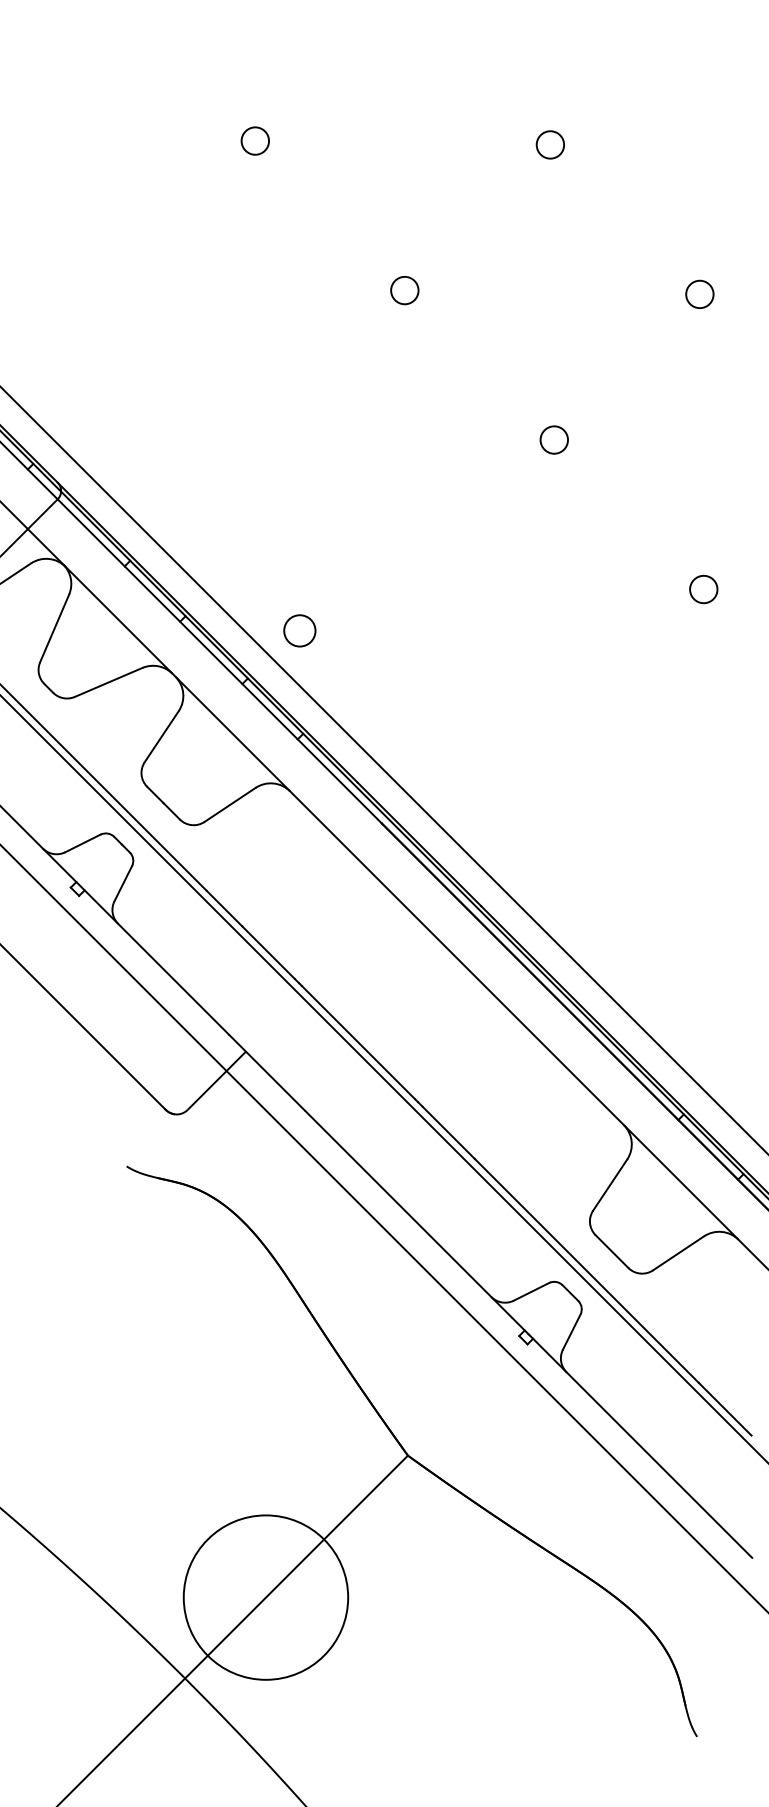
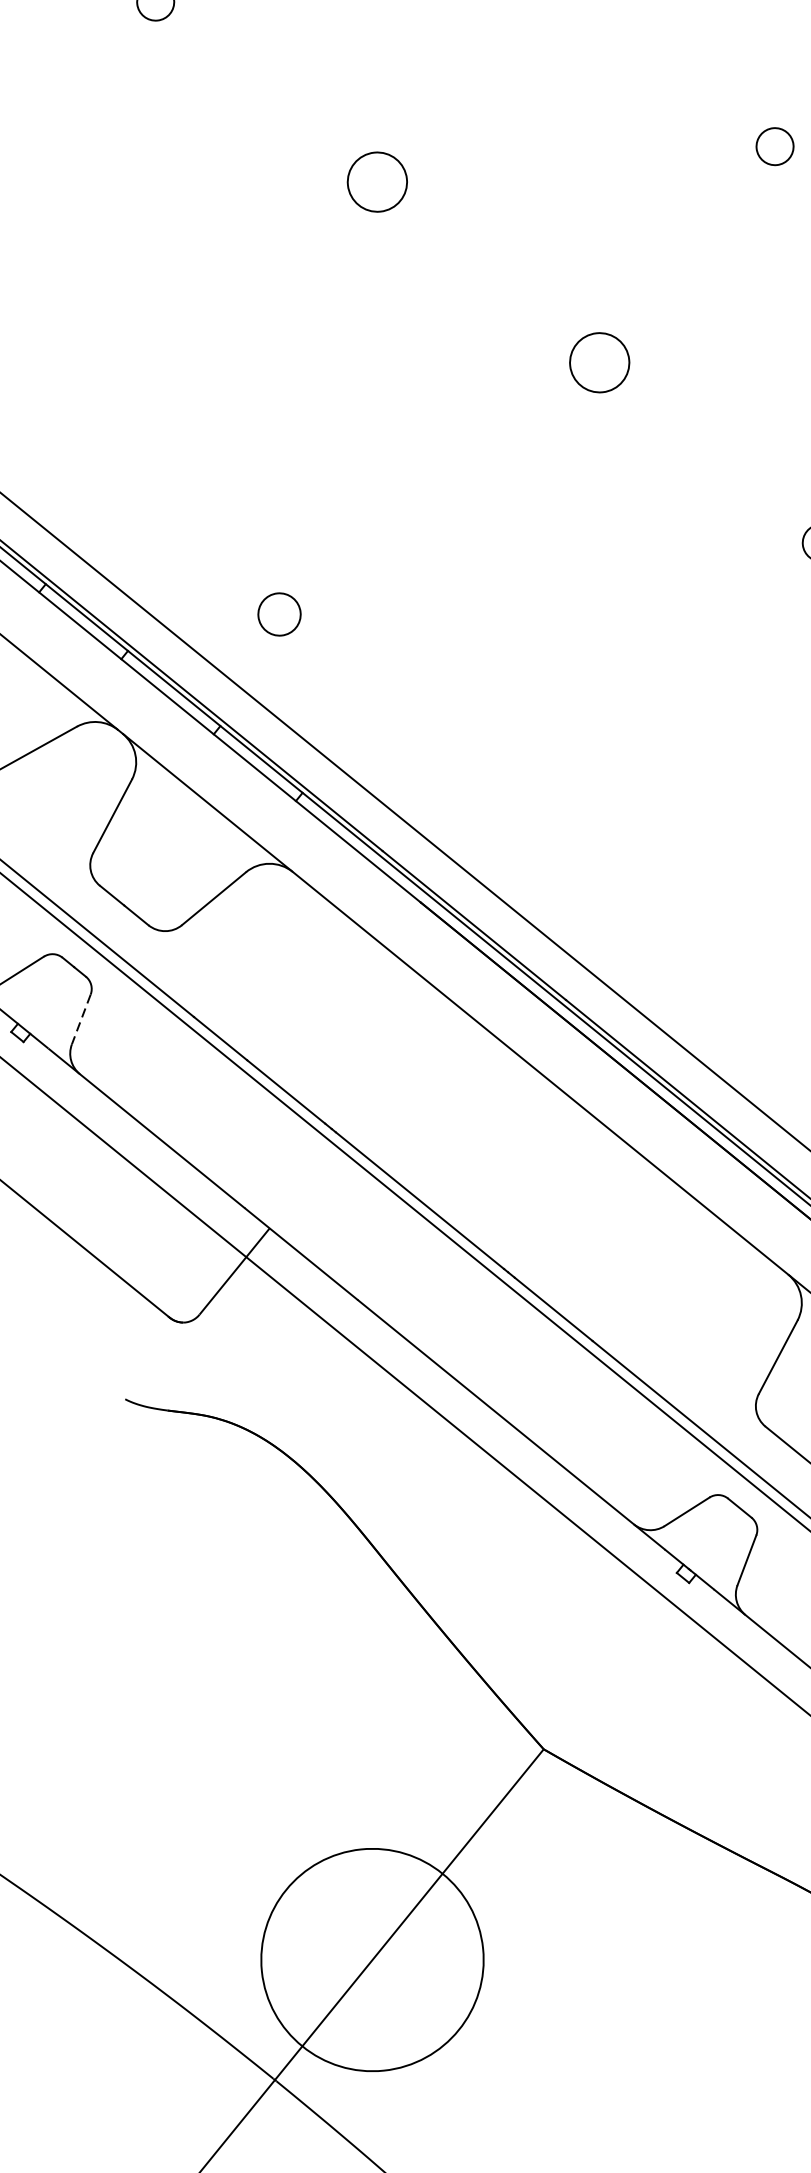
circle: (404, 290) -> (377, 182), size x1.6
circle: (553, 439) -> (598, 362), size x1.6
circle: (299, 630) -> (278, 614), moved
line: (123, 883) -> (81, 1019), solid -> dashed

